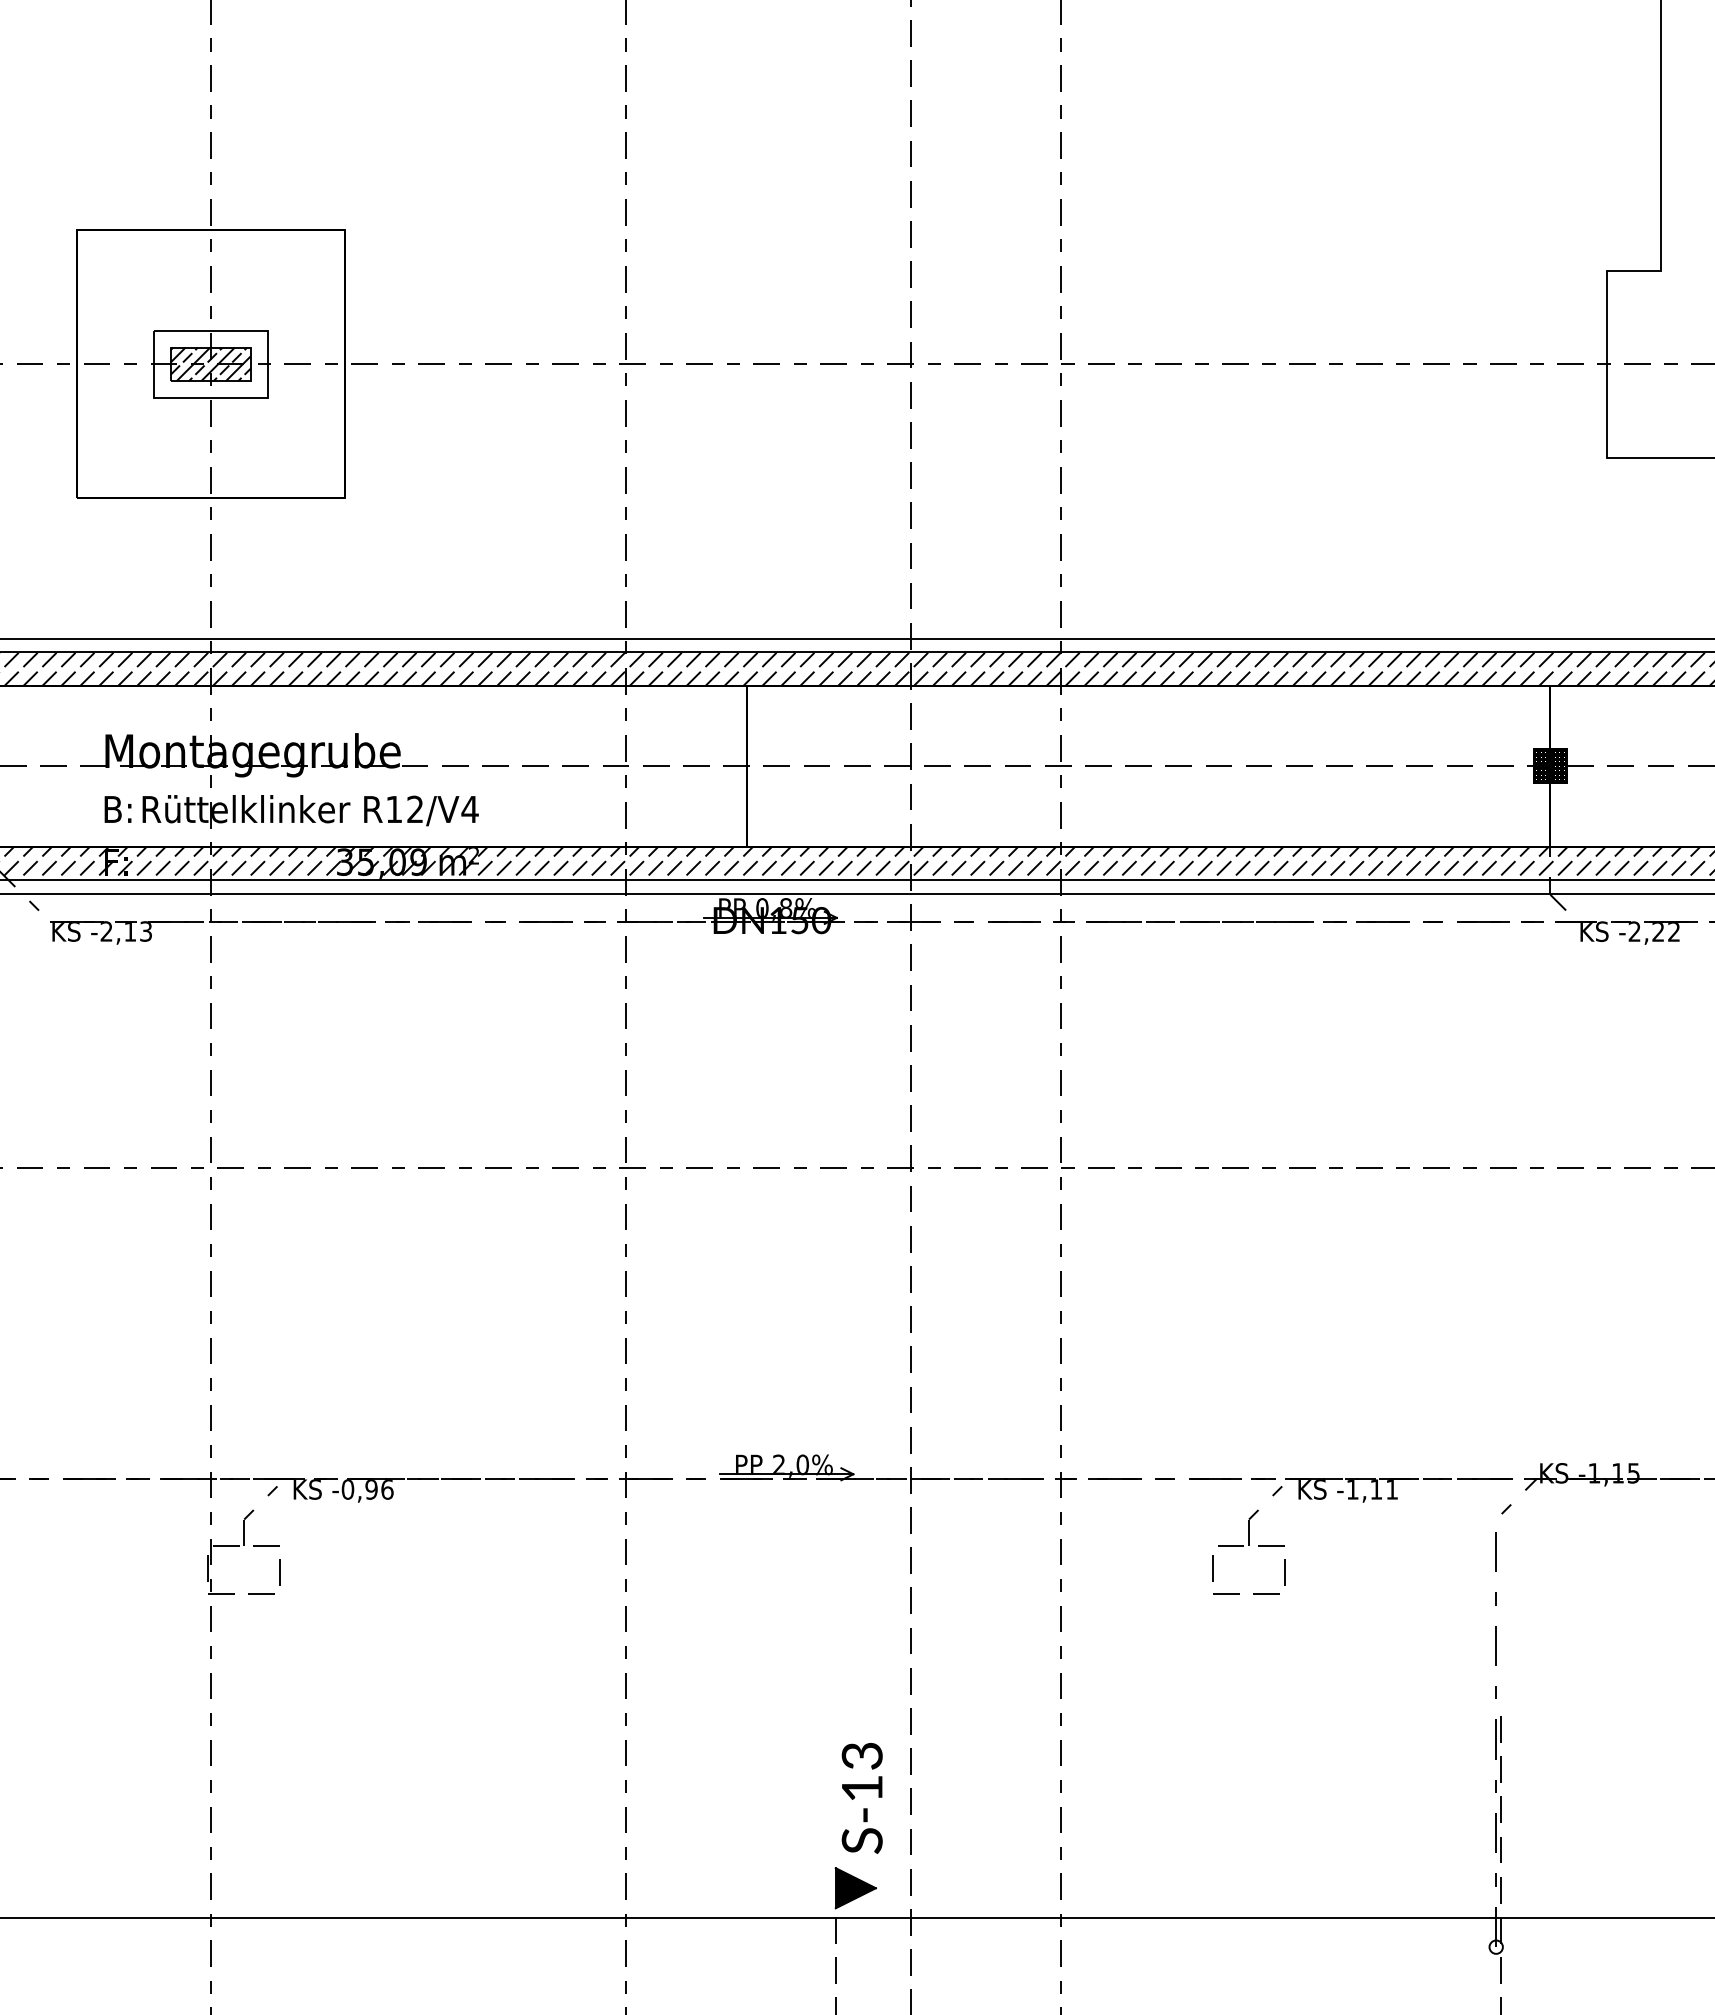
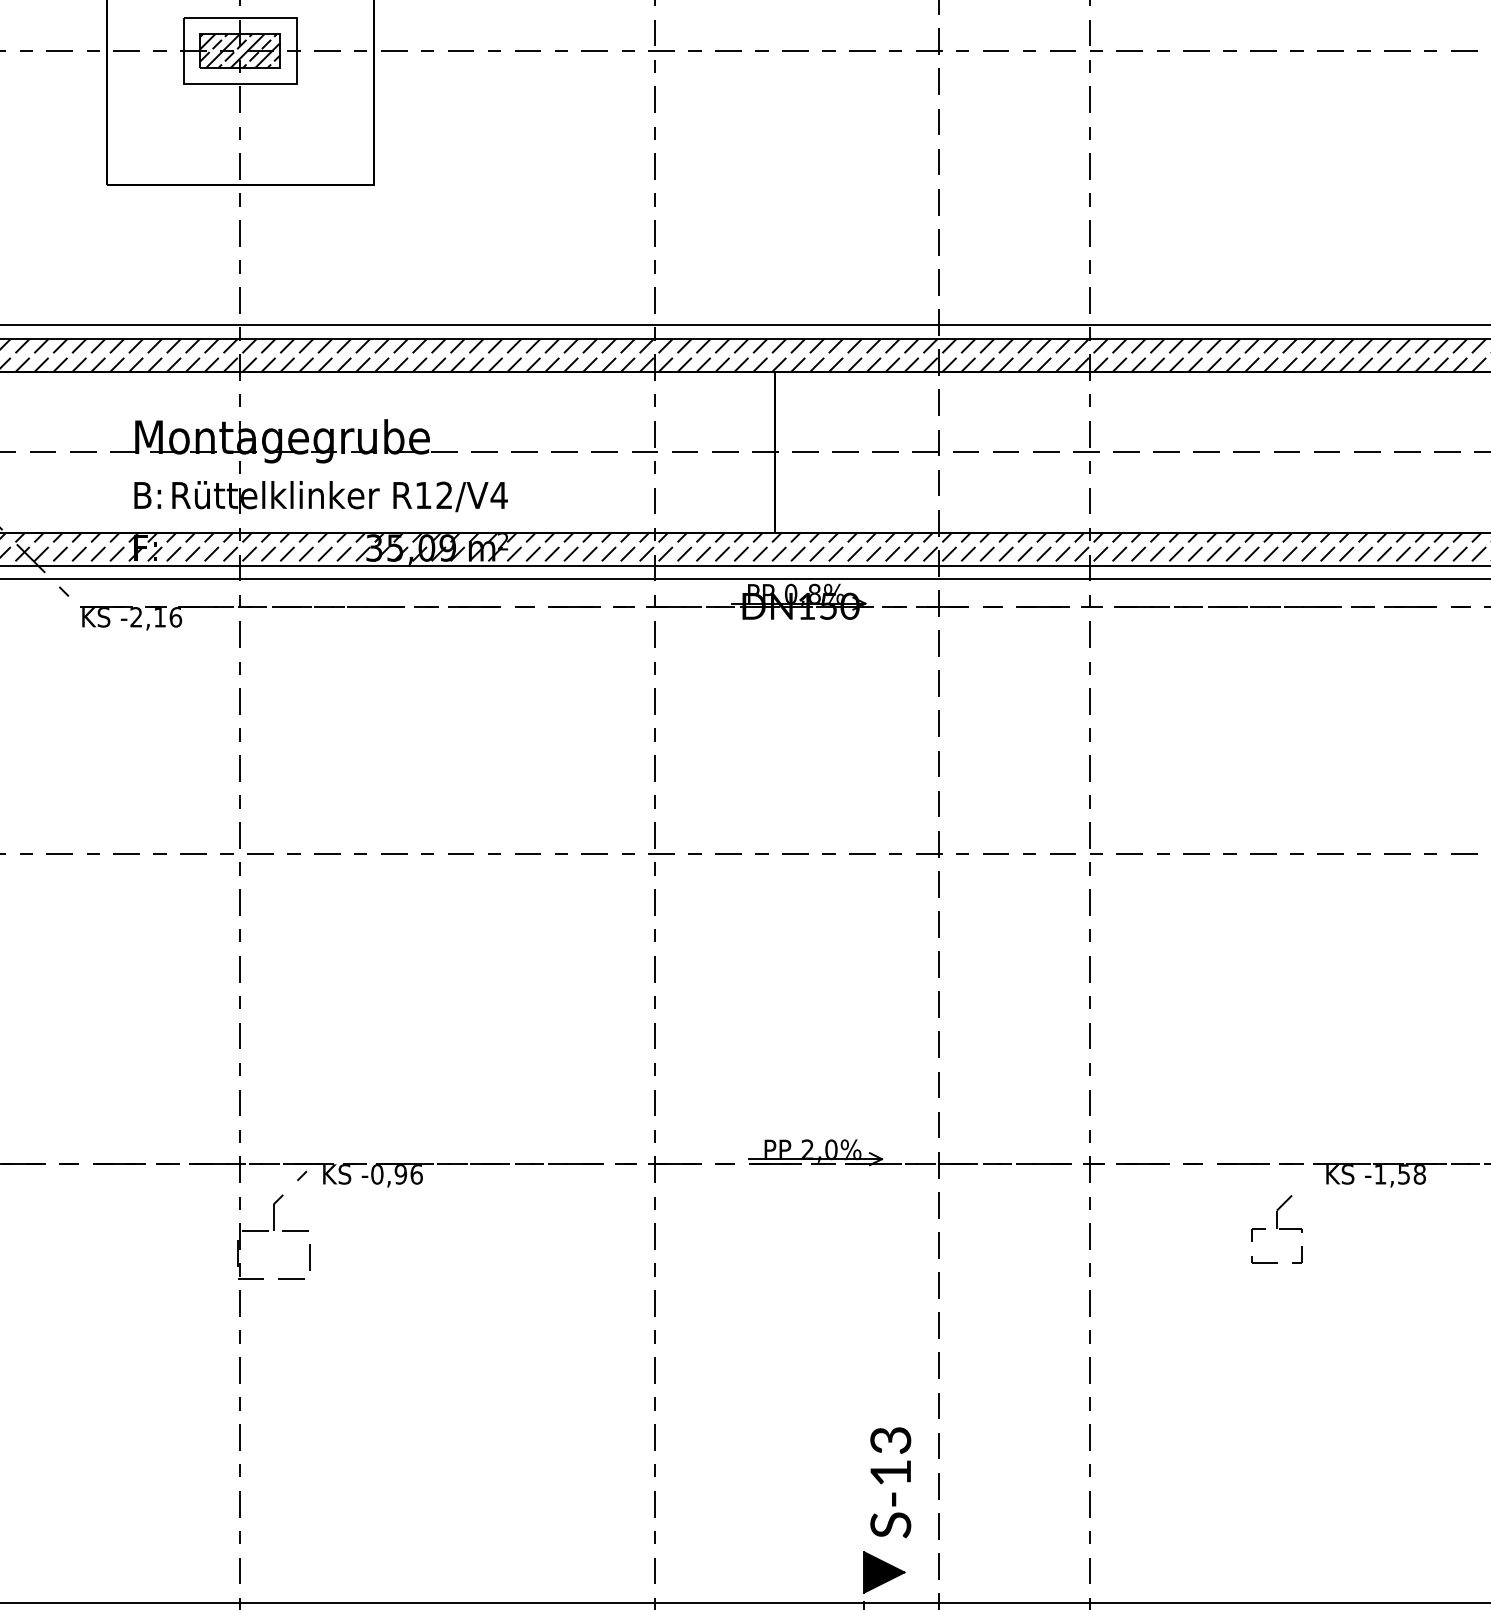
text: (146, 931) -> (176, 617), -2,13 -> -2,16
text: (1384, 1489) -> (1412, 1174), -1,11 -> -1,58
part: (1248, 1540) -> (1276, 1225), size x0.7

